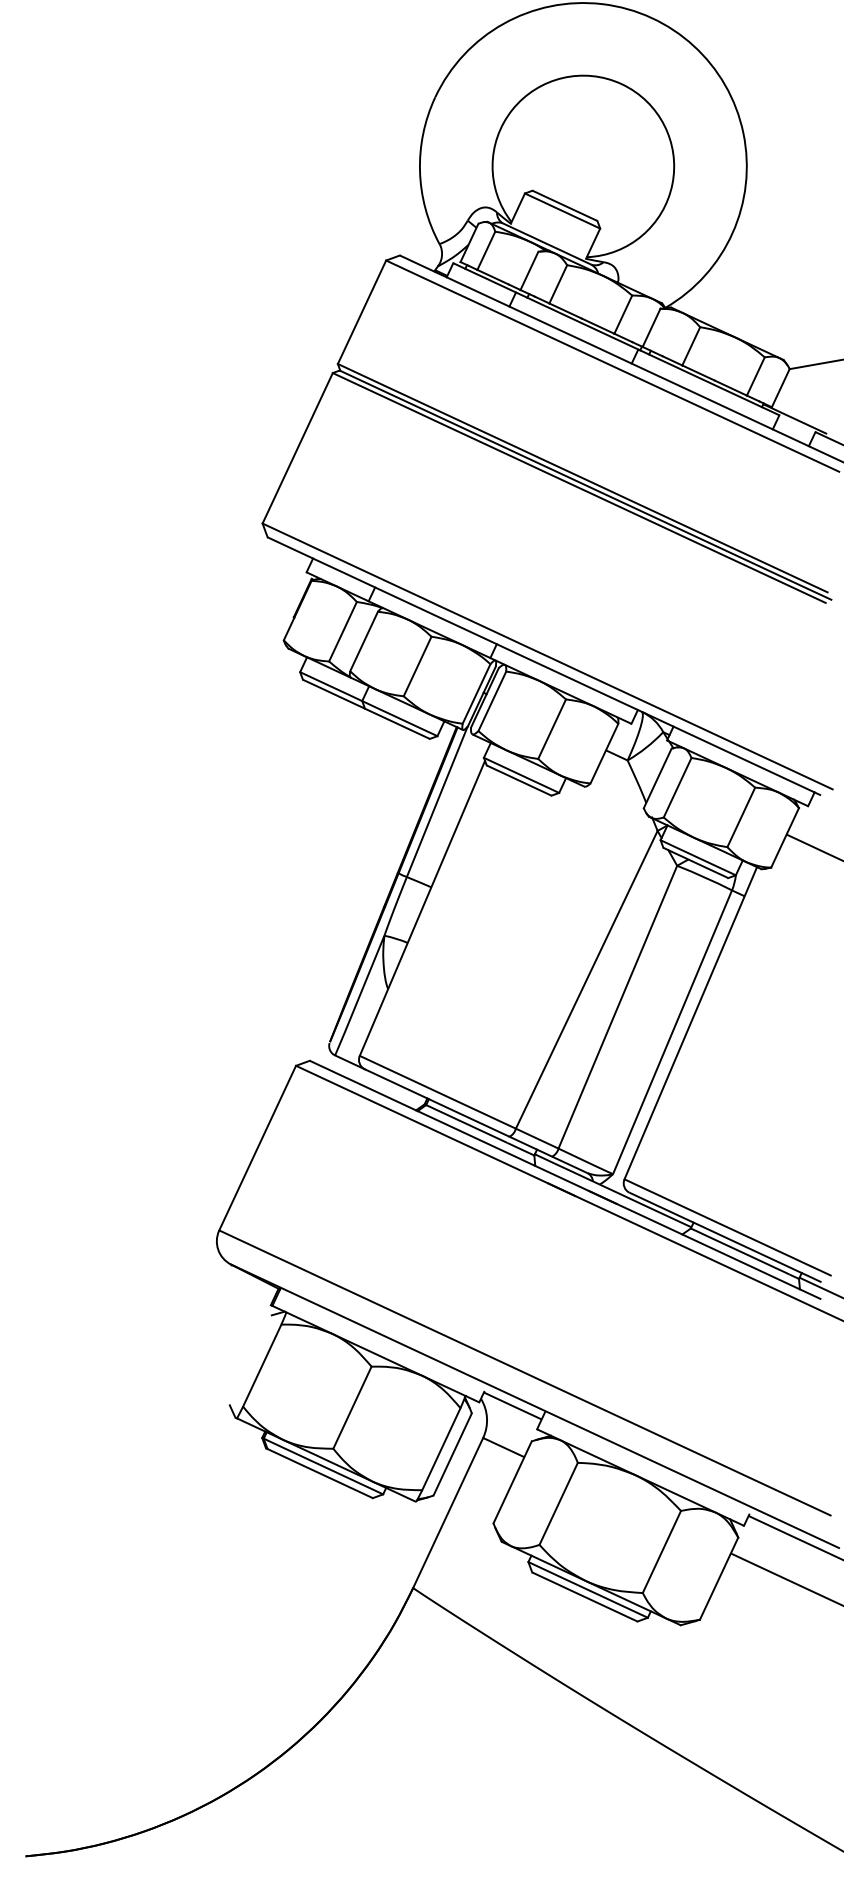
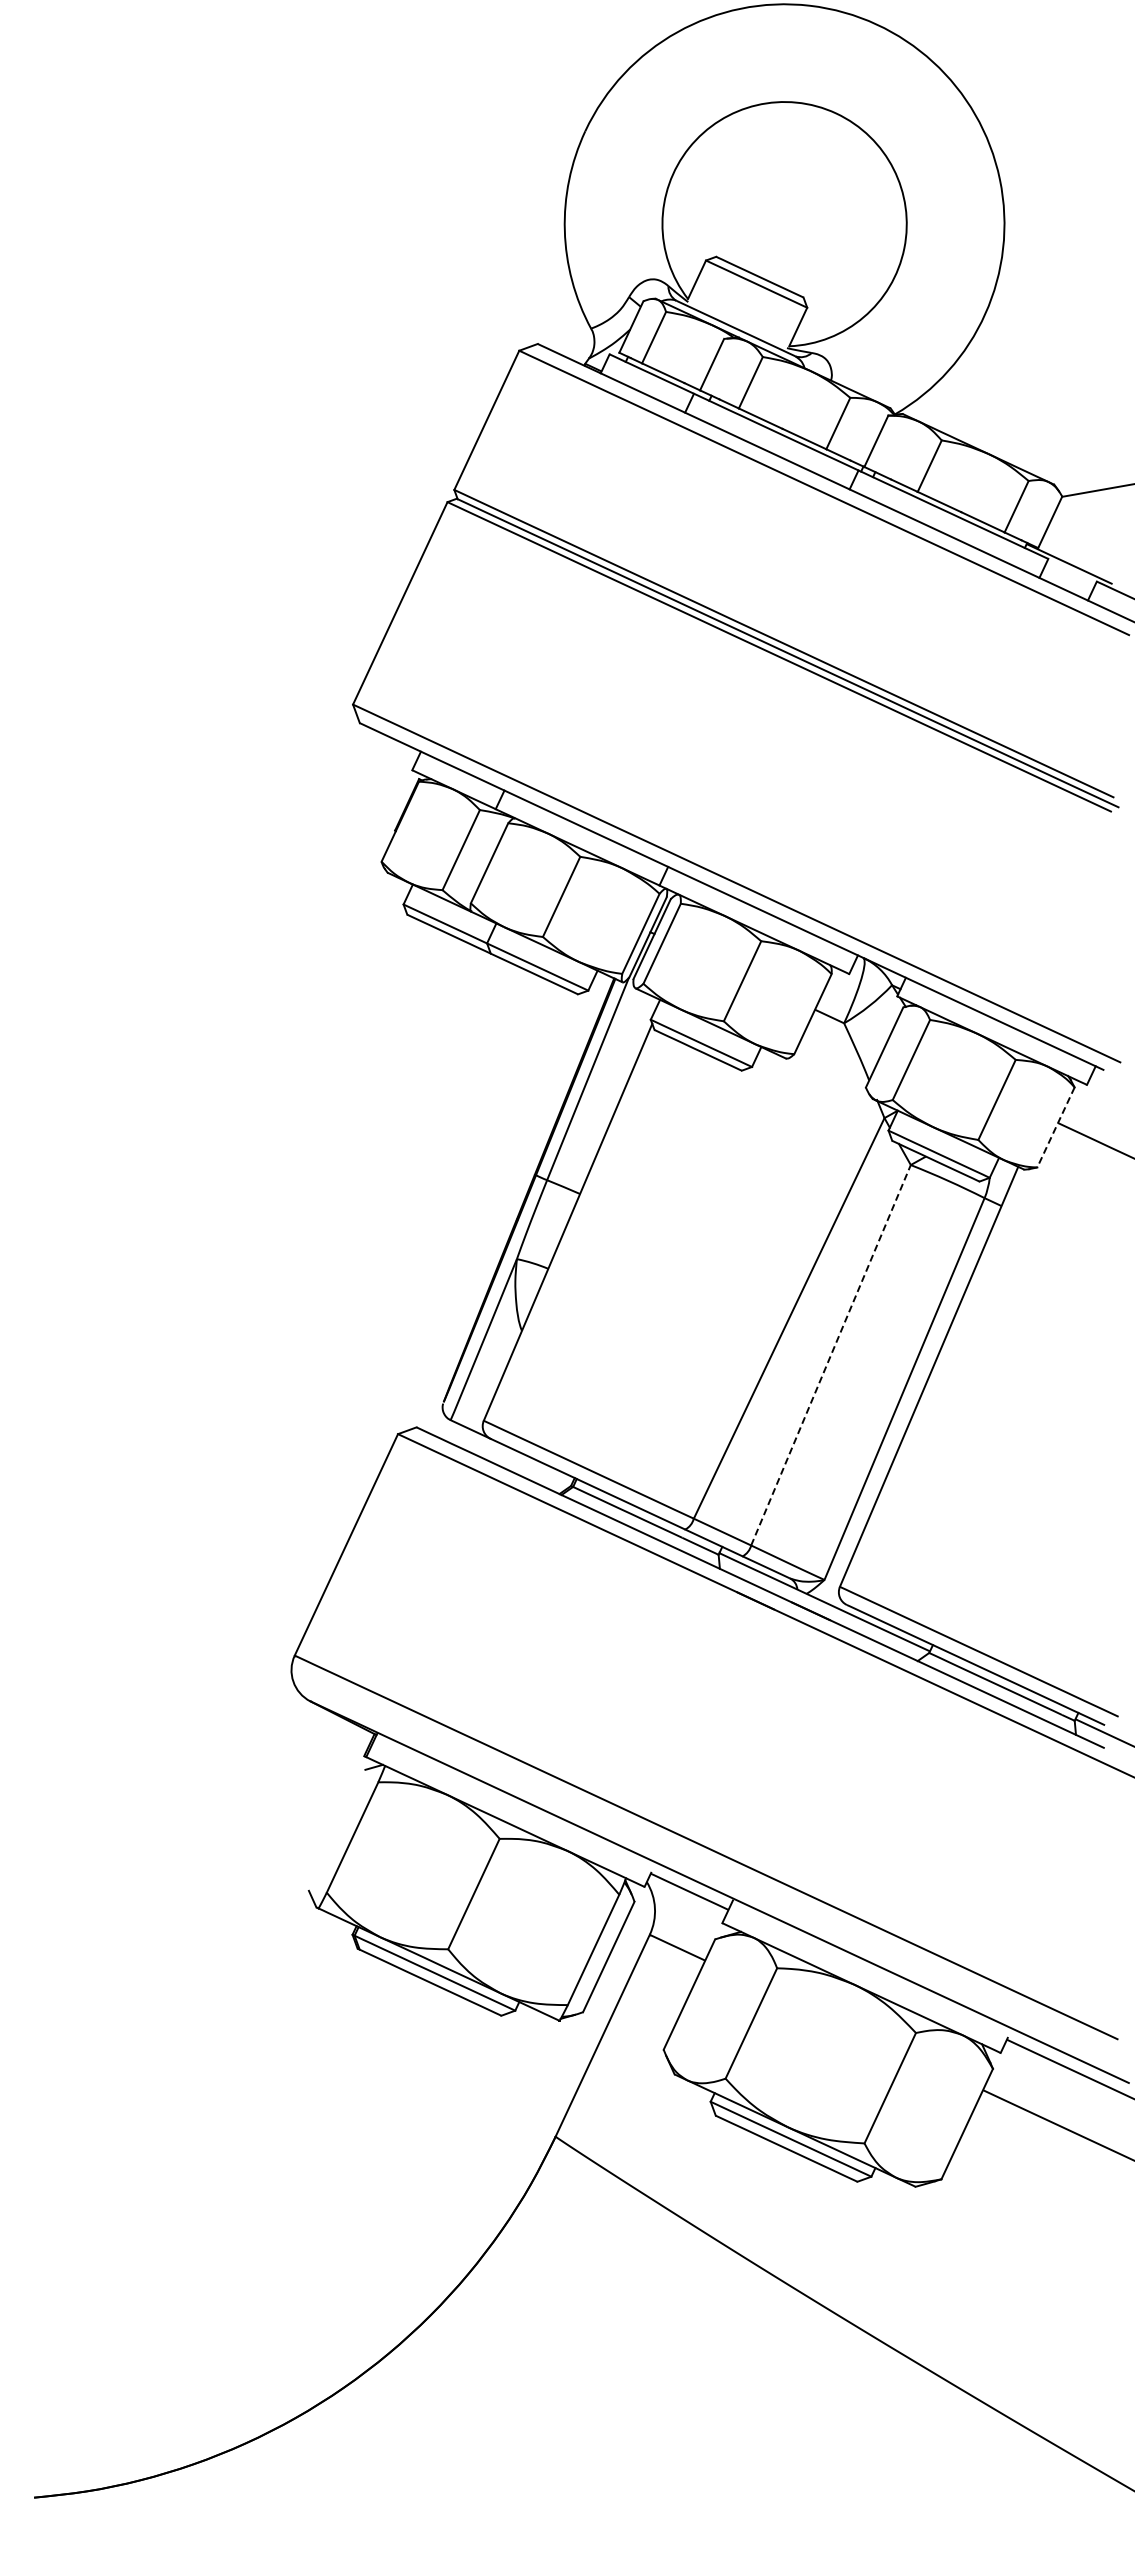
line: (784, 837) -> (1055, 1127), solid -> dashed
line: (618, 1006) -> (831, 1354), solid -> dashed

